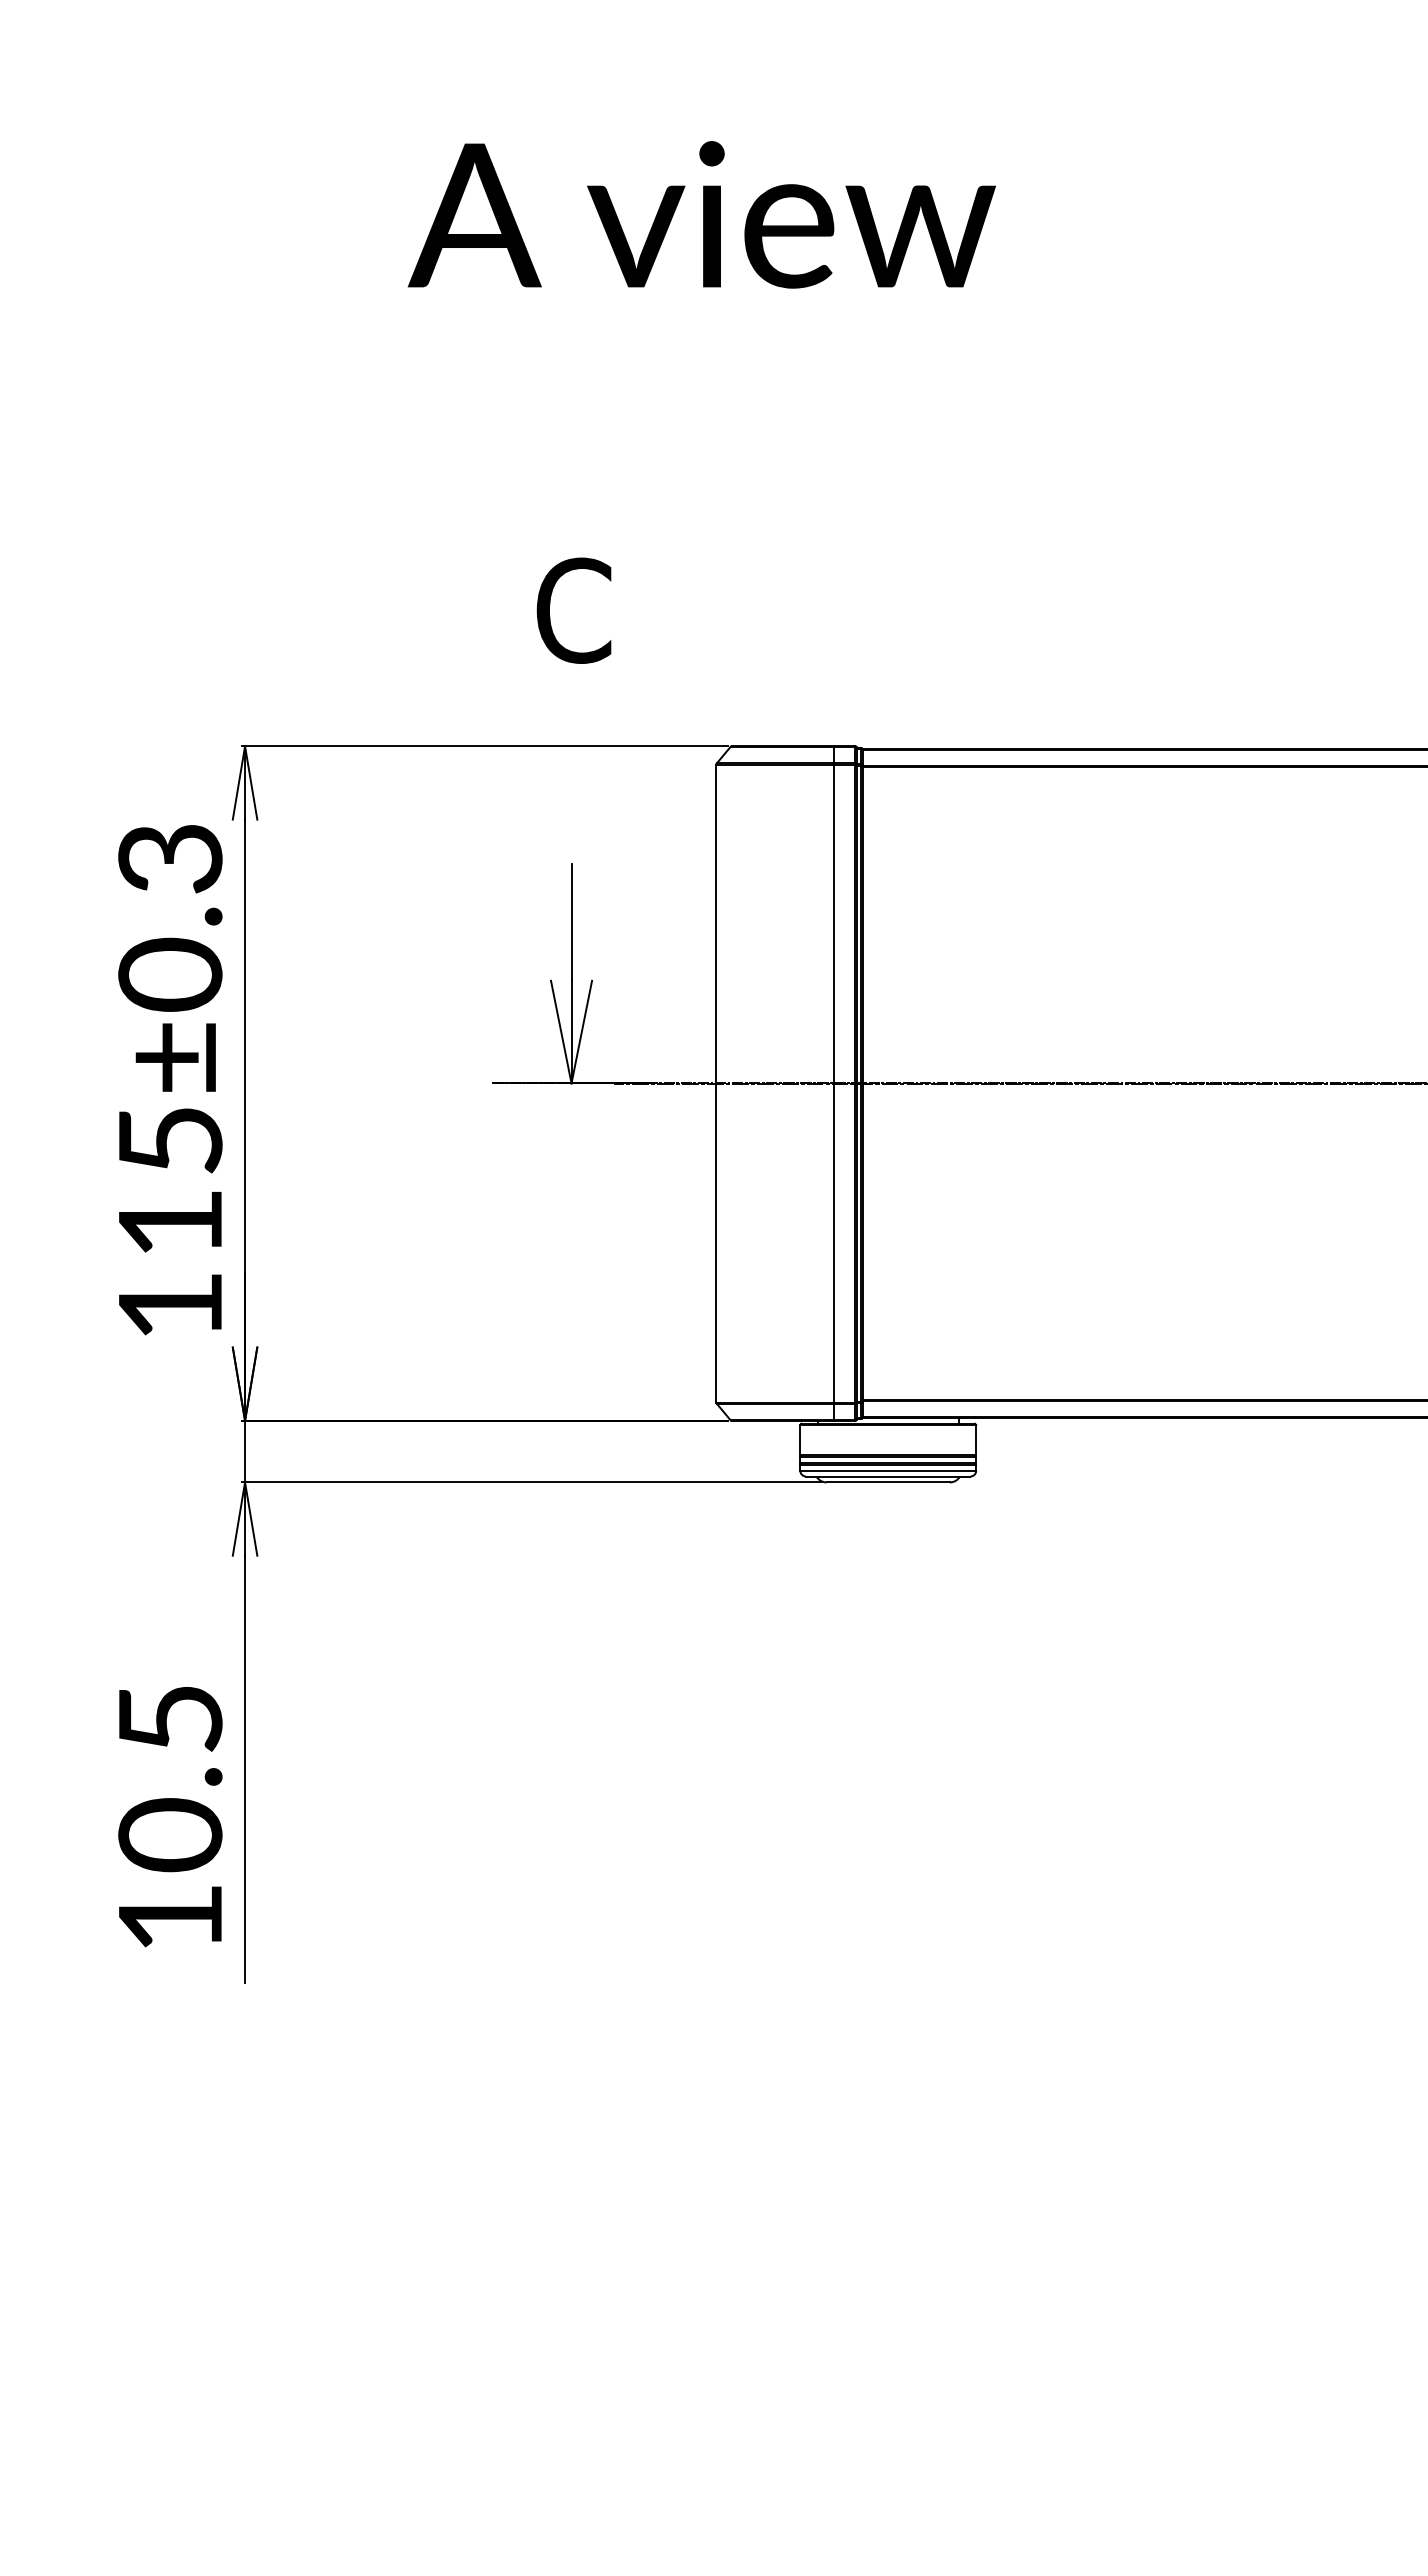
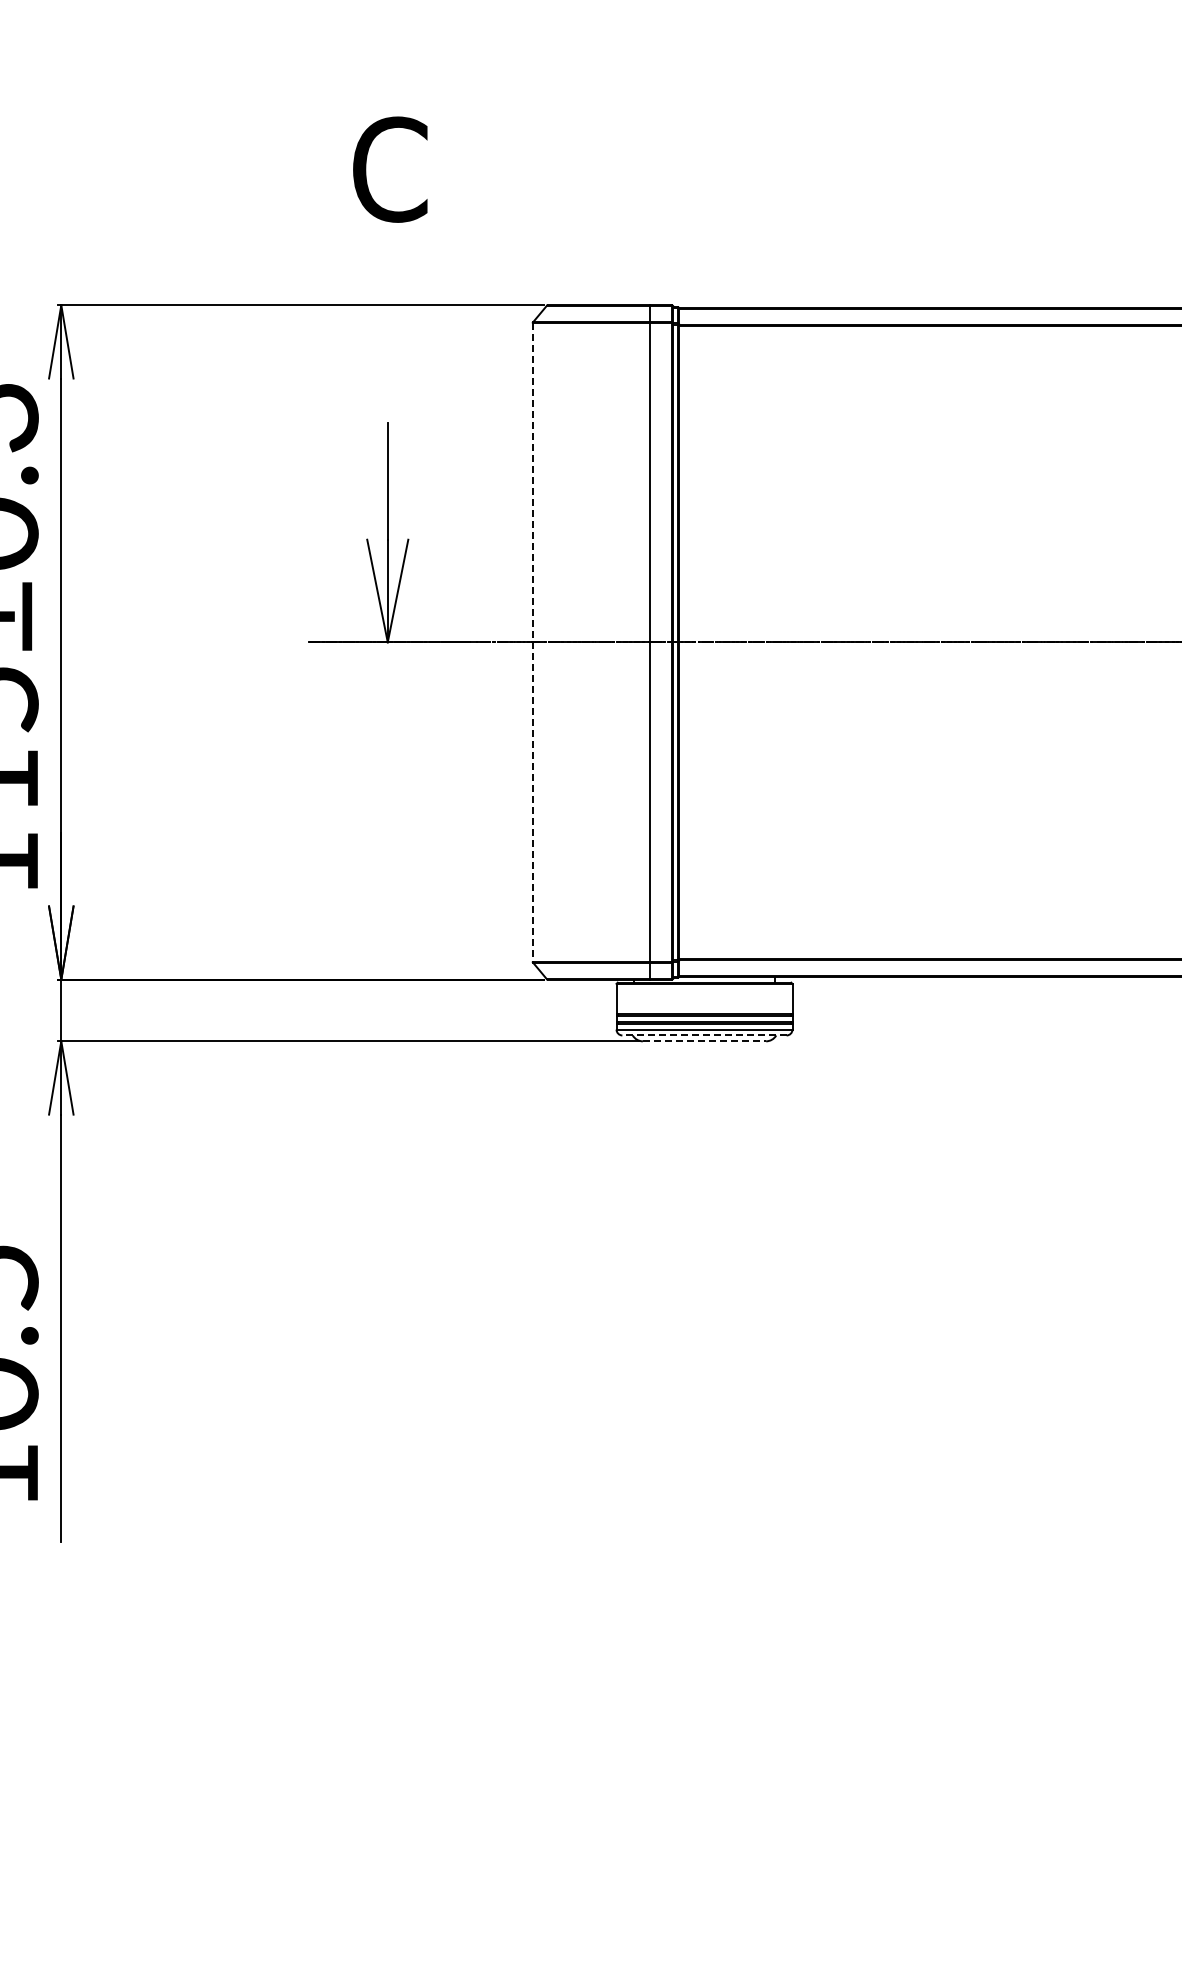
line: (716, 1084) -> (532, 643), solid -> dashed
line: (887, 1476) -> (703, 1035), solid -> dashed
line: (888, 1482) -> (704, 1041), solid -> dashed

